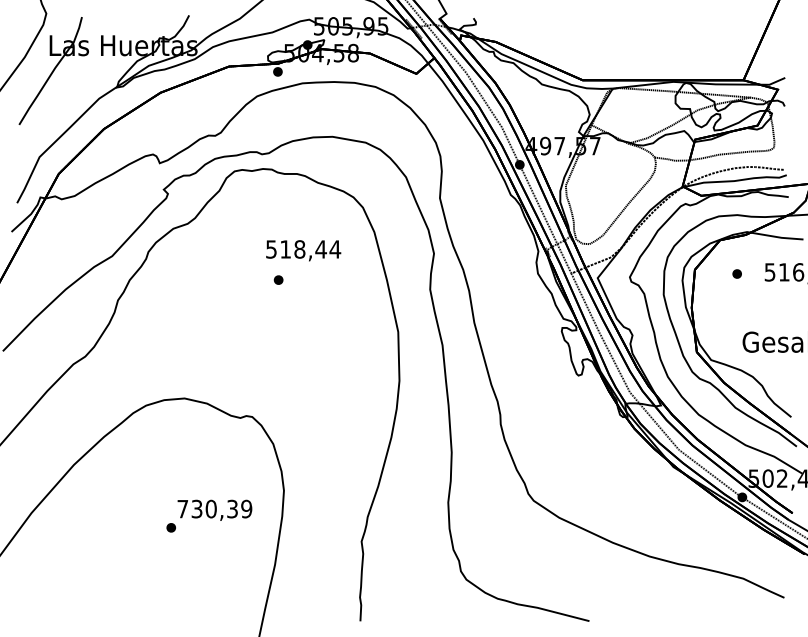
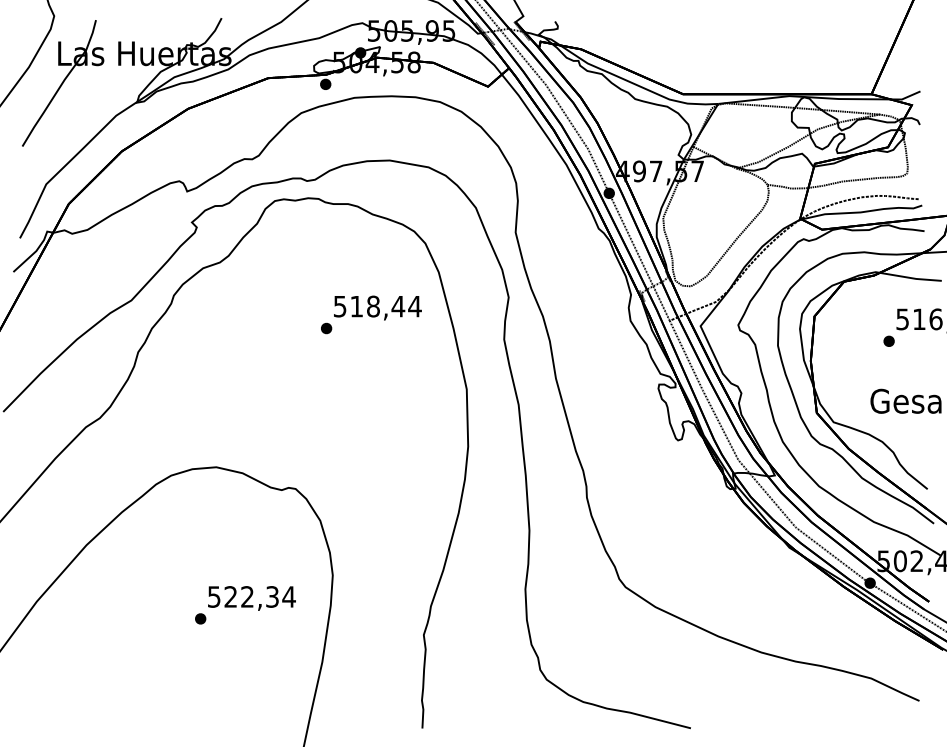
text: (303, 250) -> (377, 307), moved
part: (736, 273) -> (888, 340), moved
text: (214, 508) -> (251, 596), 730,39 -> 522,34

